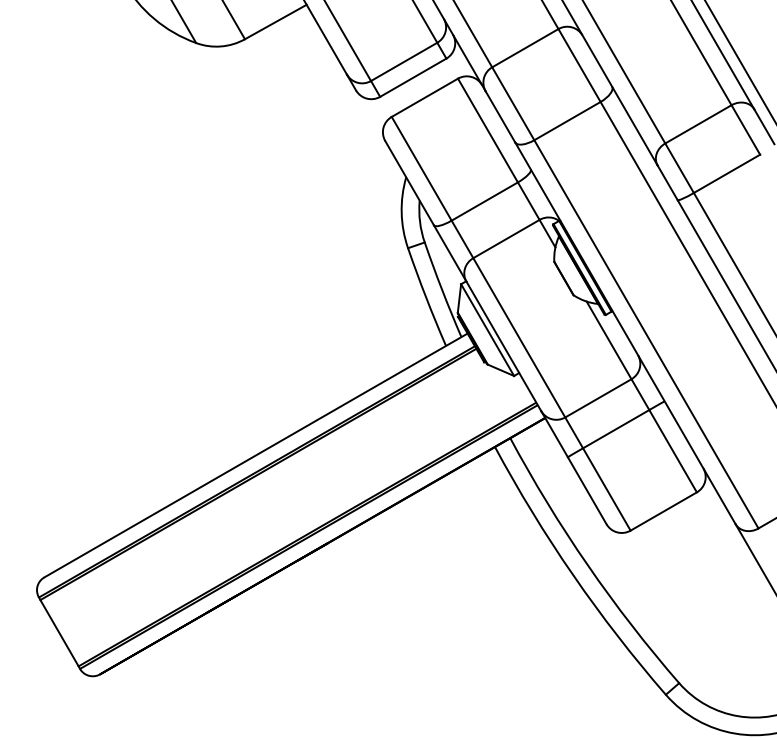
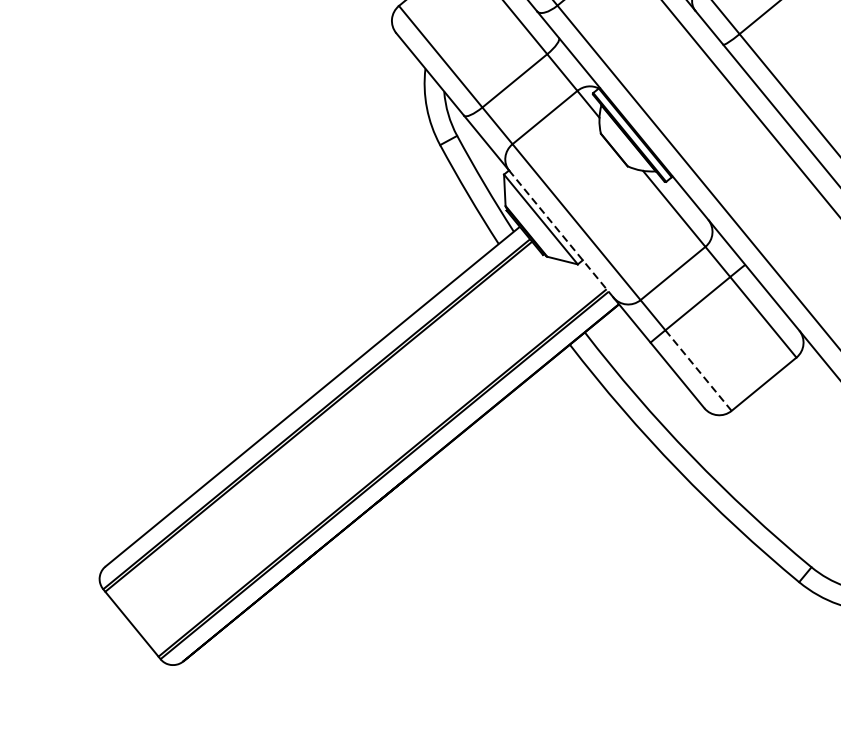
line: (503, 346) -> (561, 234), solid -> dashed
line: (606, 489) -> (698, 370), solid -> dashed

